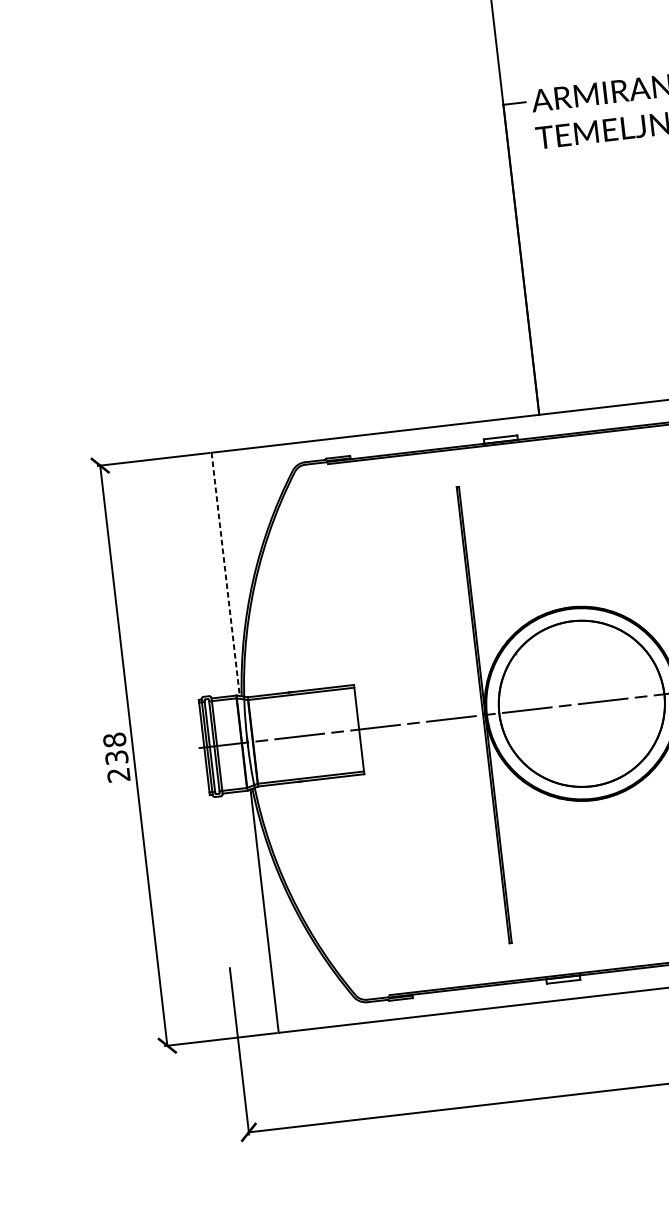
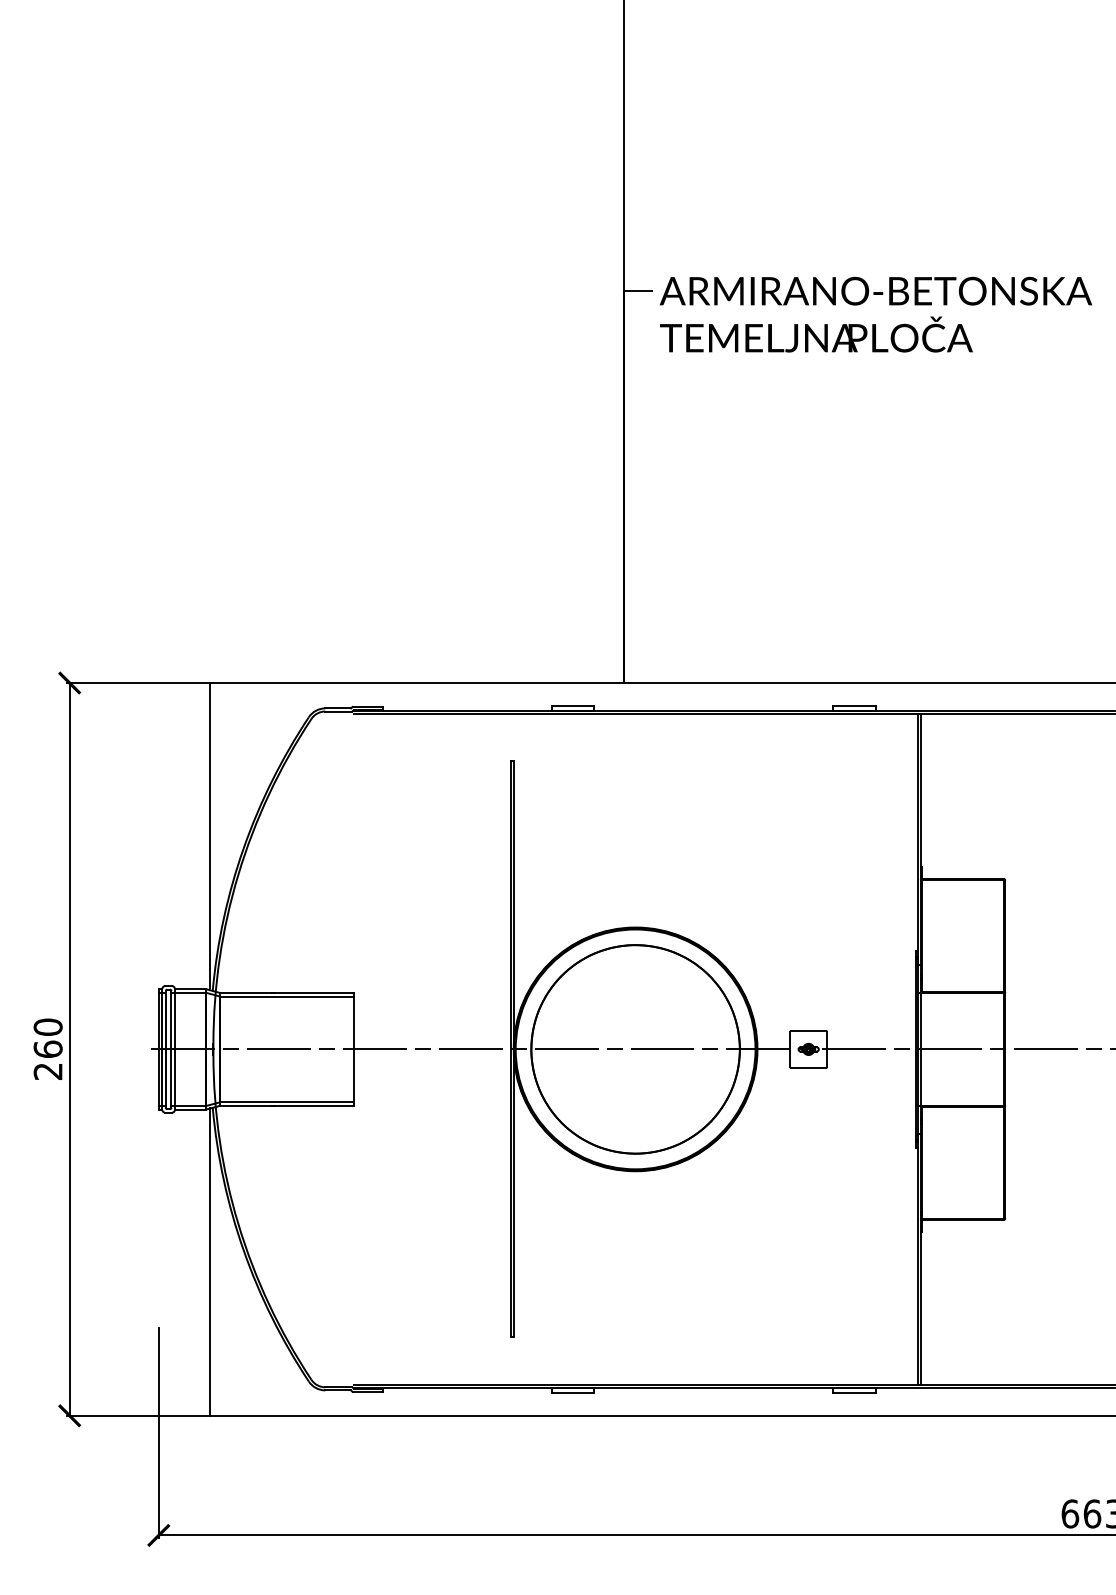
line: (225, 574) -> (210, 836), dashed -> solid
text: (115, 748) -> (47, 1037), 238 -> 260

